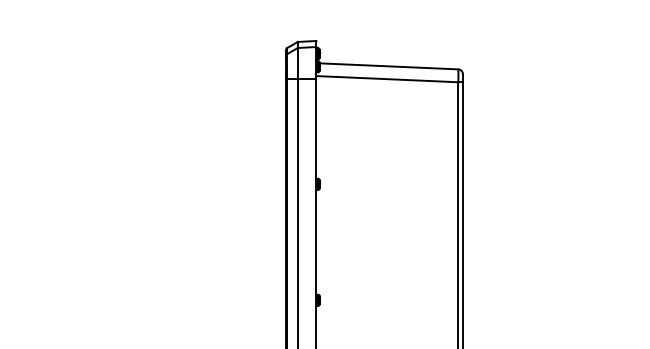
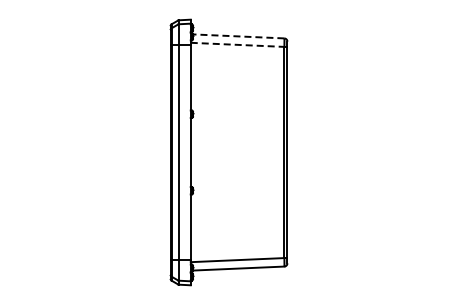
line: (388, 66) -> (238, 36), solid -> dashed
line: (387, 78) -> (237, 44), solid -> dashed

